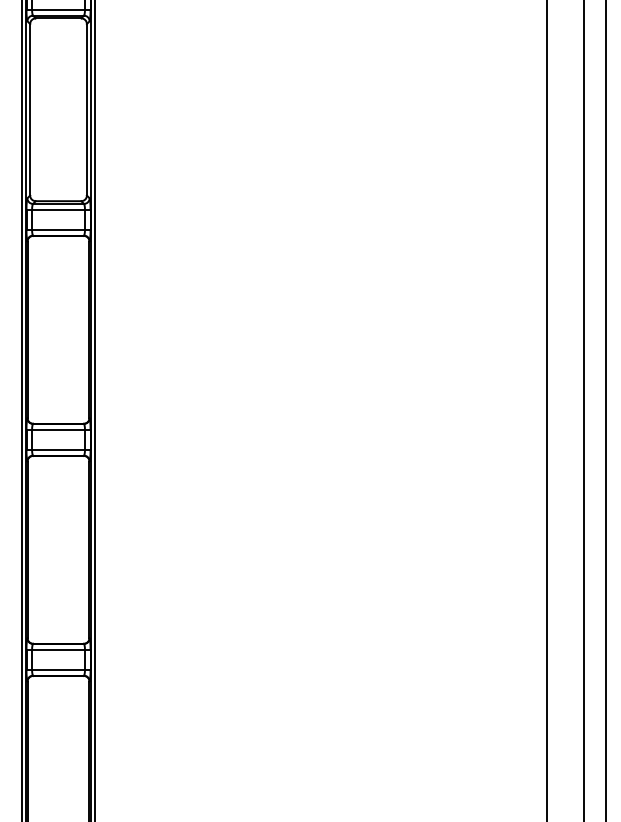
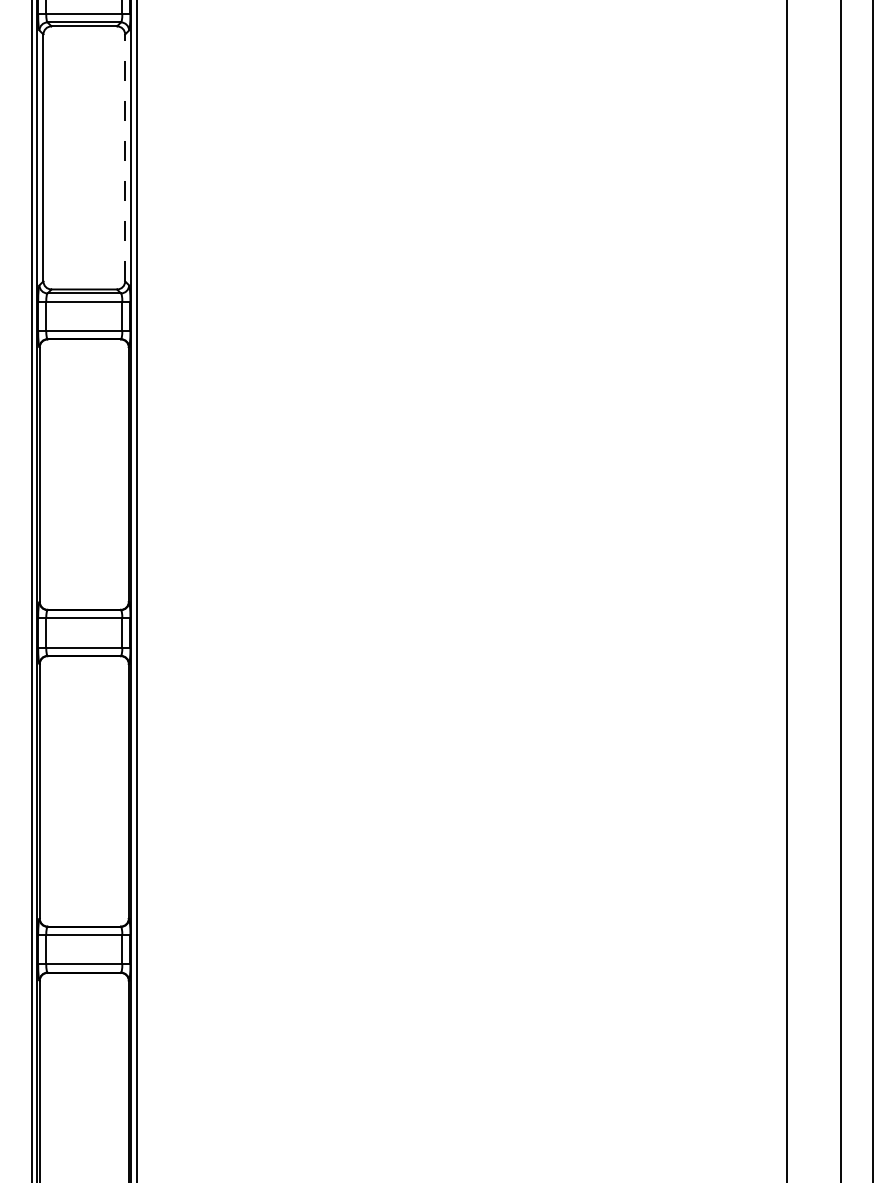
line: (86, 109) -> (124, 157), solid -> dashed

